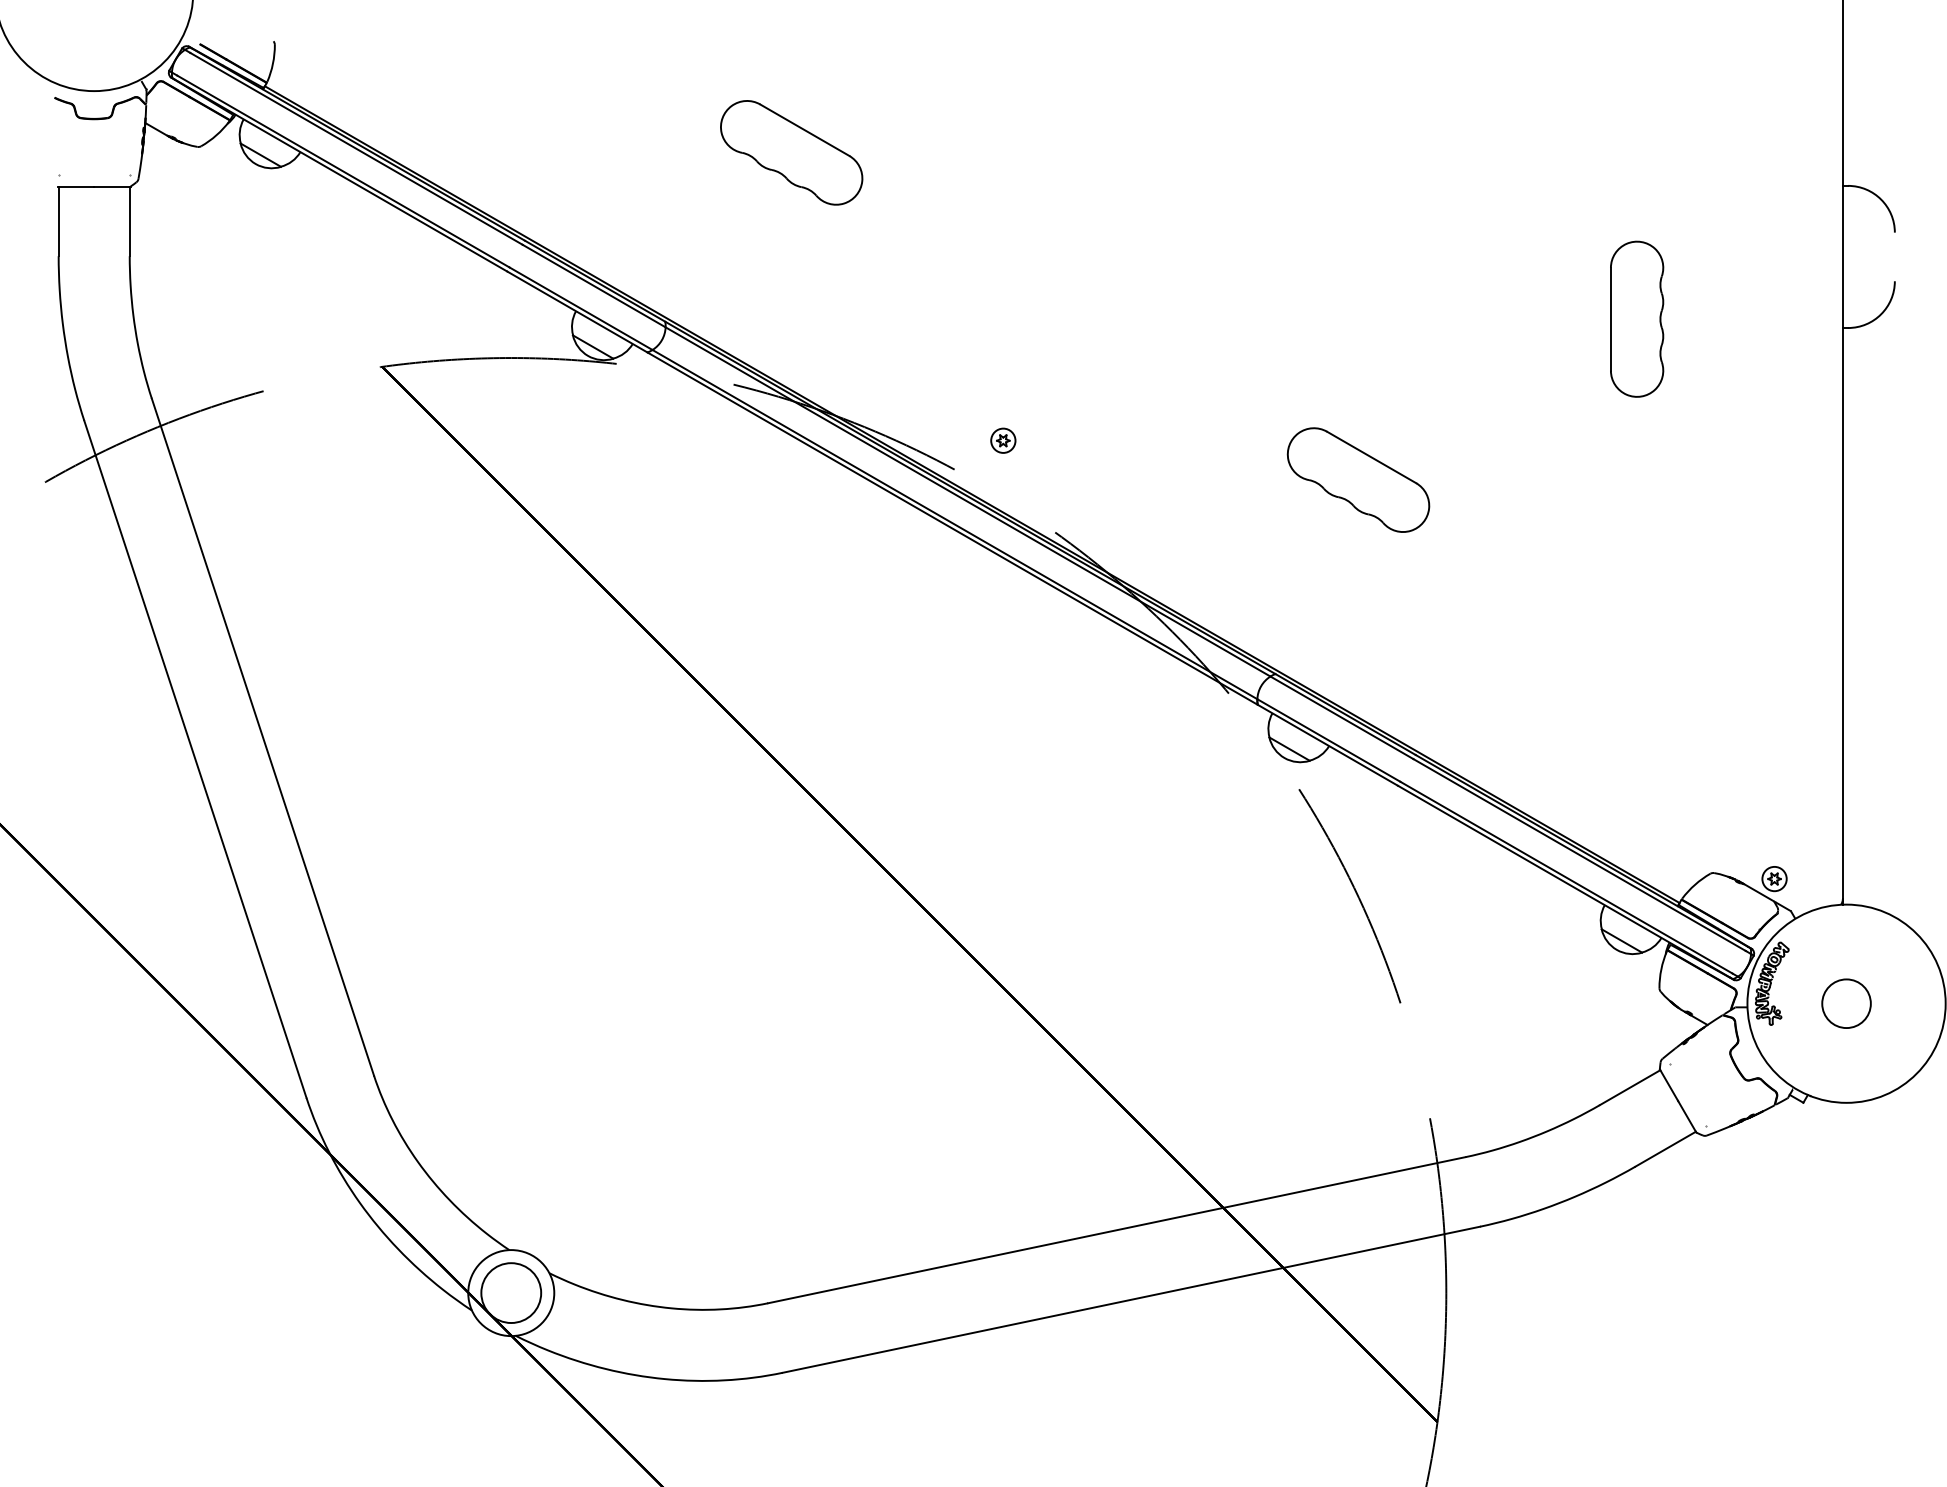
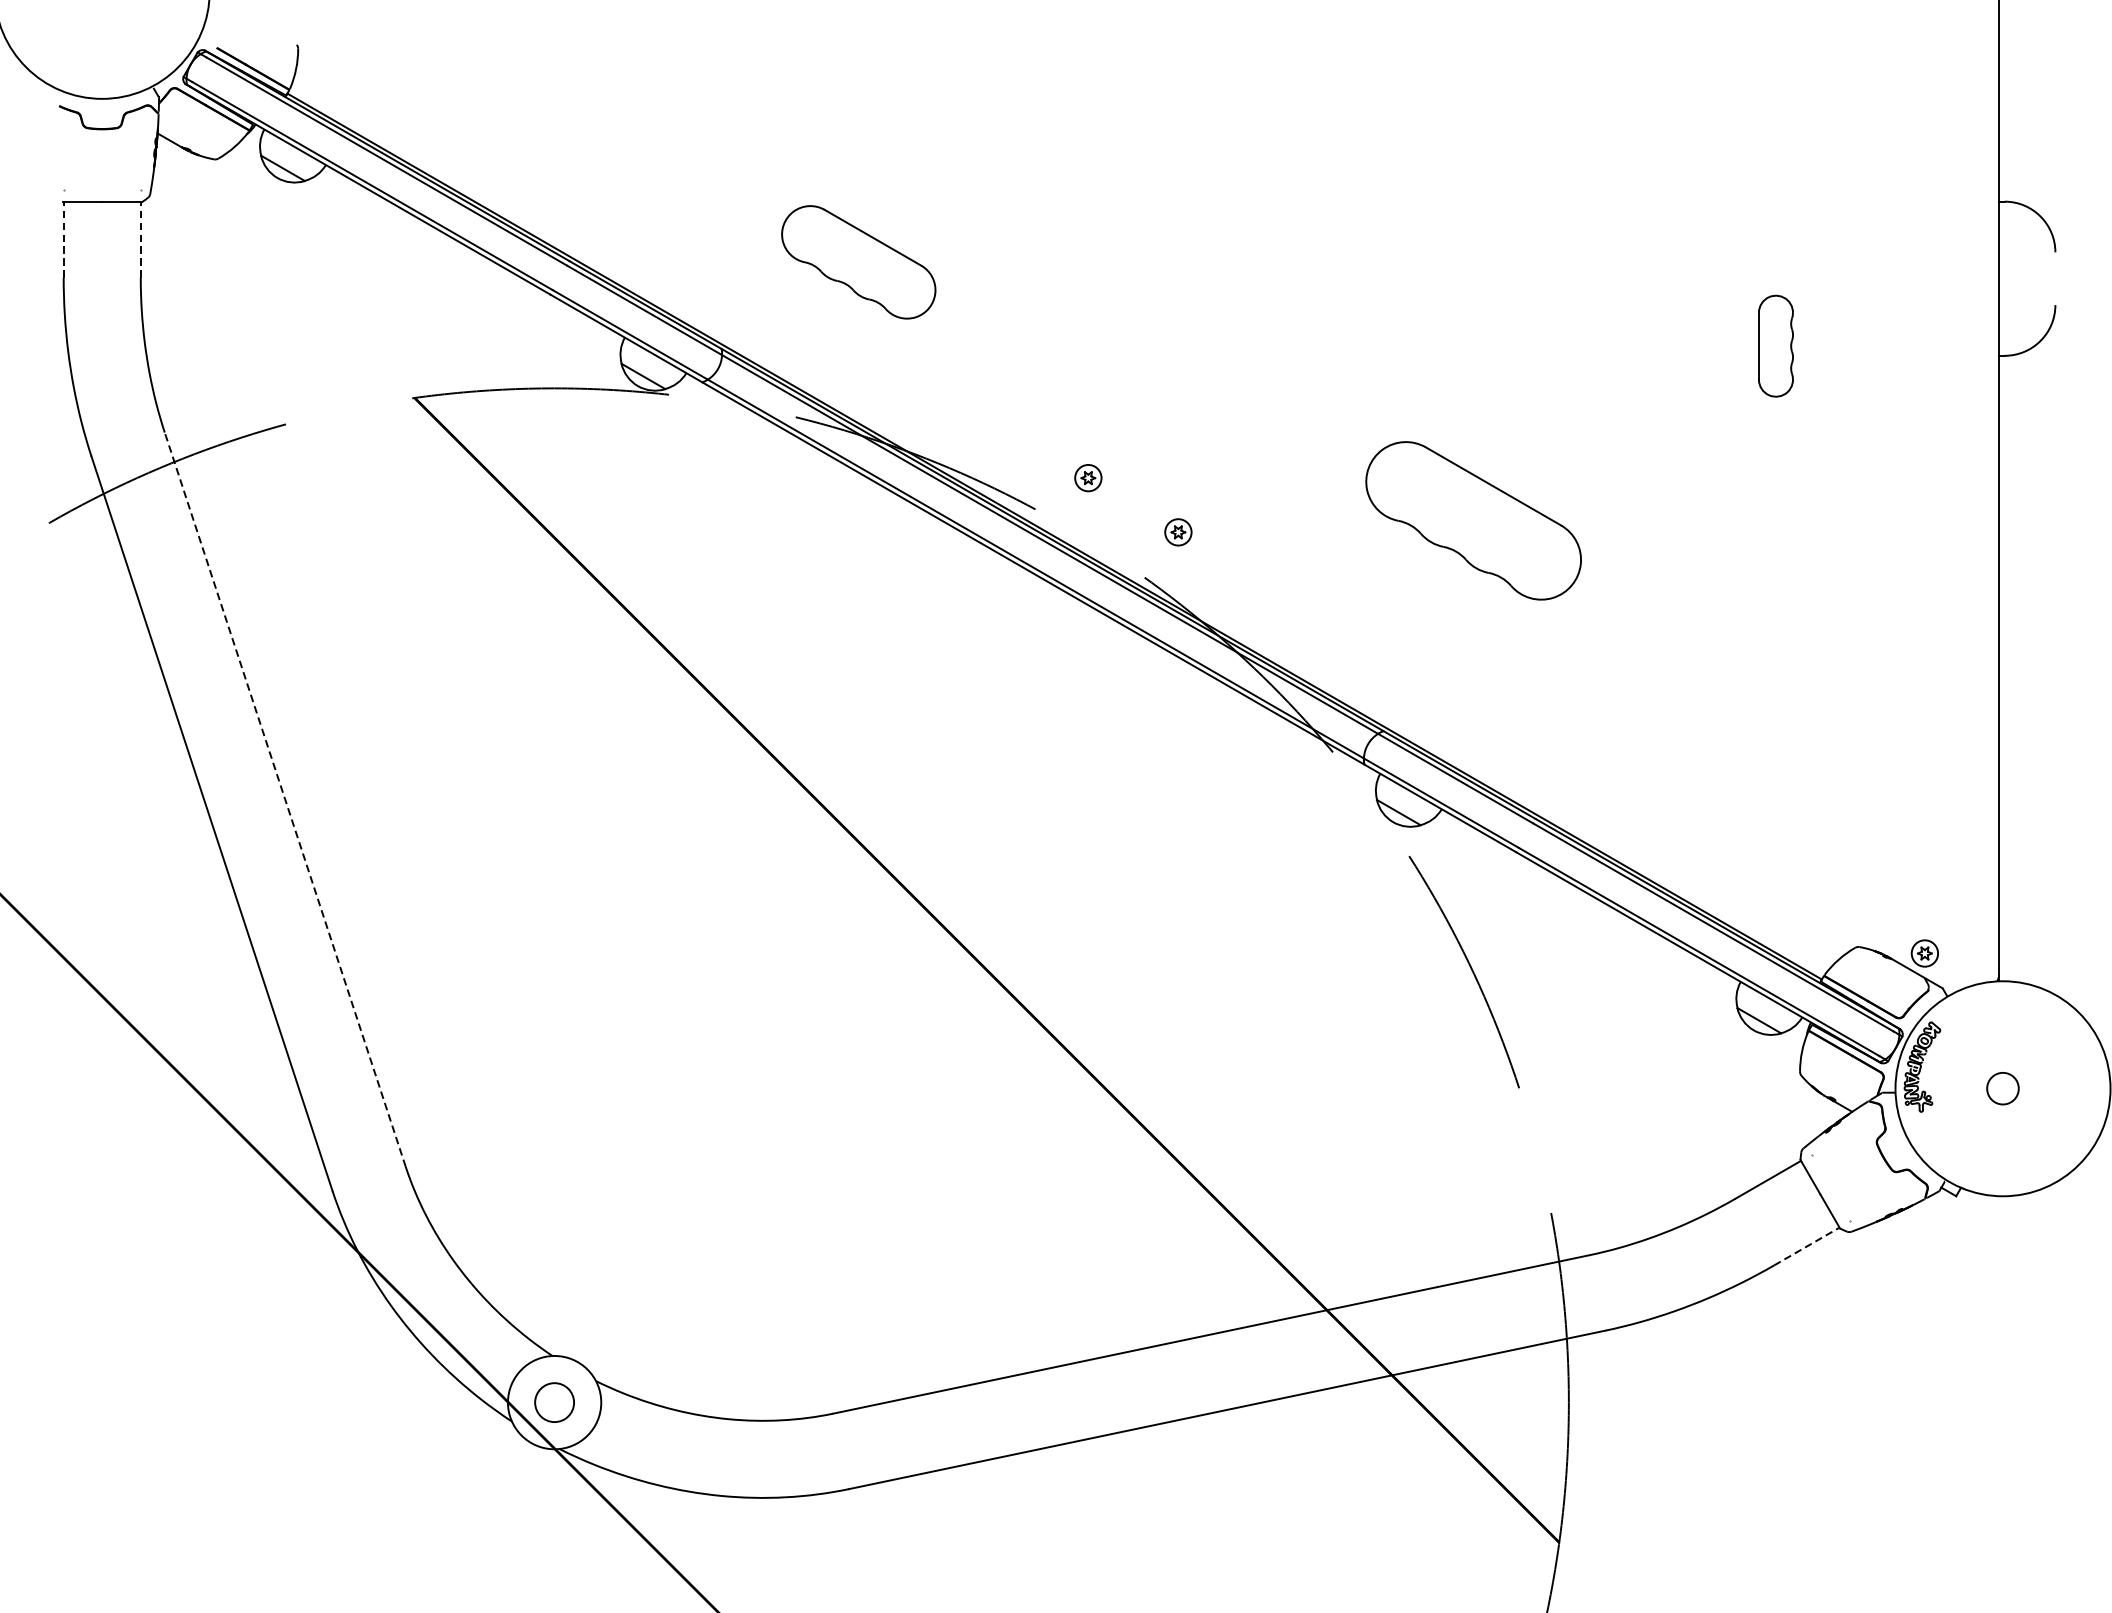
part: (791, 152) -> (858, 261), moved
line: (58, 221) -> (63, 240), solid -> dashed
line: (129, 221) -> (140, 240), solid -> dashed
part: (1637, 318) -> (1776, 345), size x0.6
part: (1358, 479) -> (1473, 520), size x1.4
part: (1086, 490) -> (1178, 532), added
line: (262, 736) -> (284, 798), solid -> dashed
circle: (1846, 1003) -> (2002, 1088), size x0.6
line: (1665, 1149) -> (1806, 1246), solid -> dashed
circle: (511, 1293) -> (554, 1403), size x0.6

